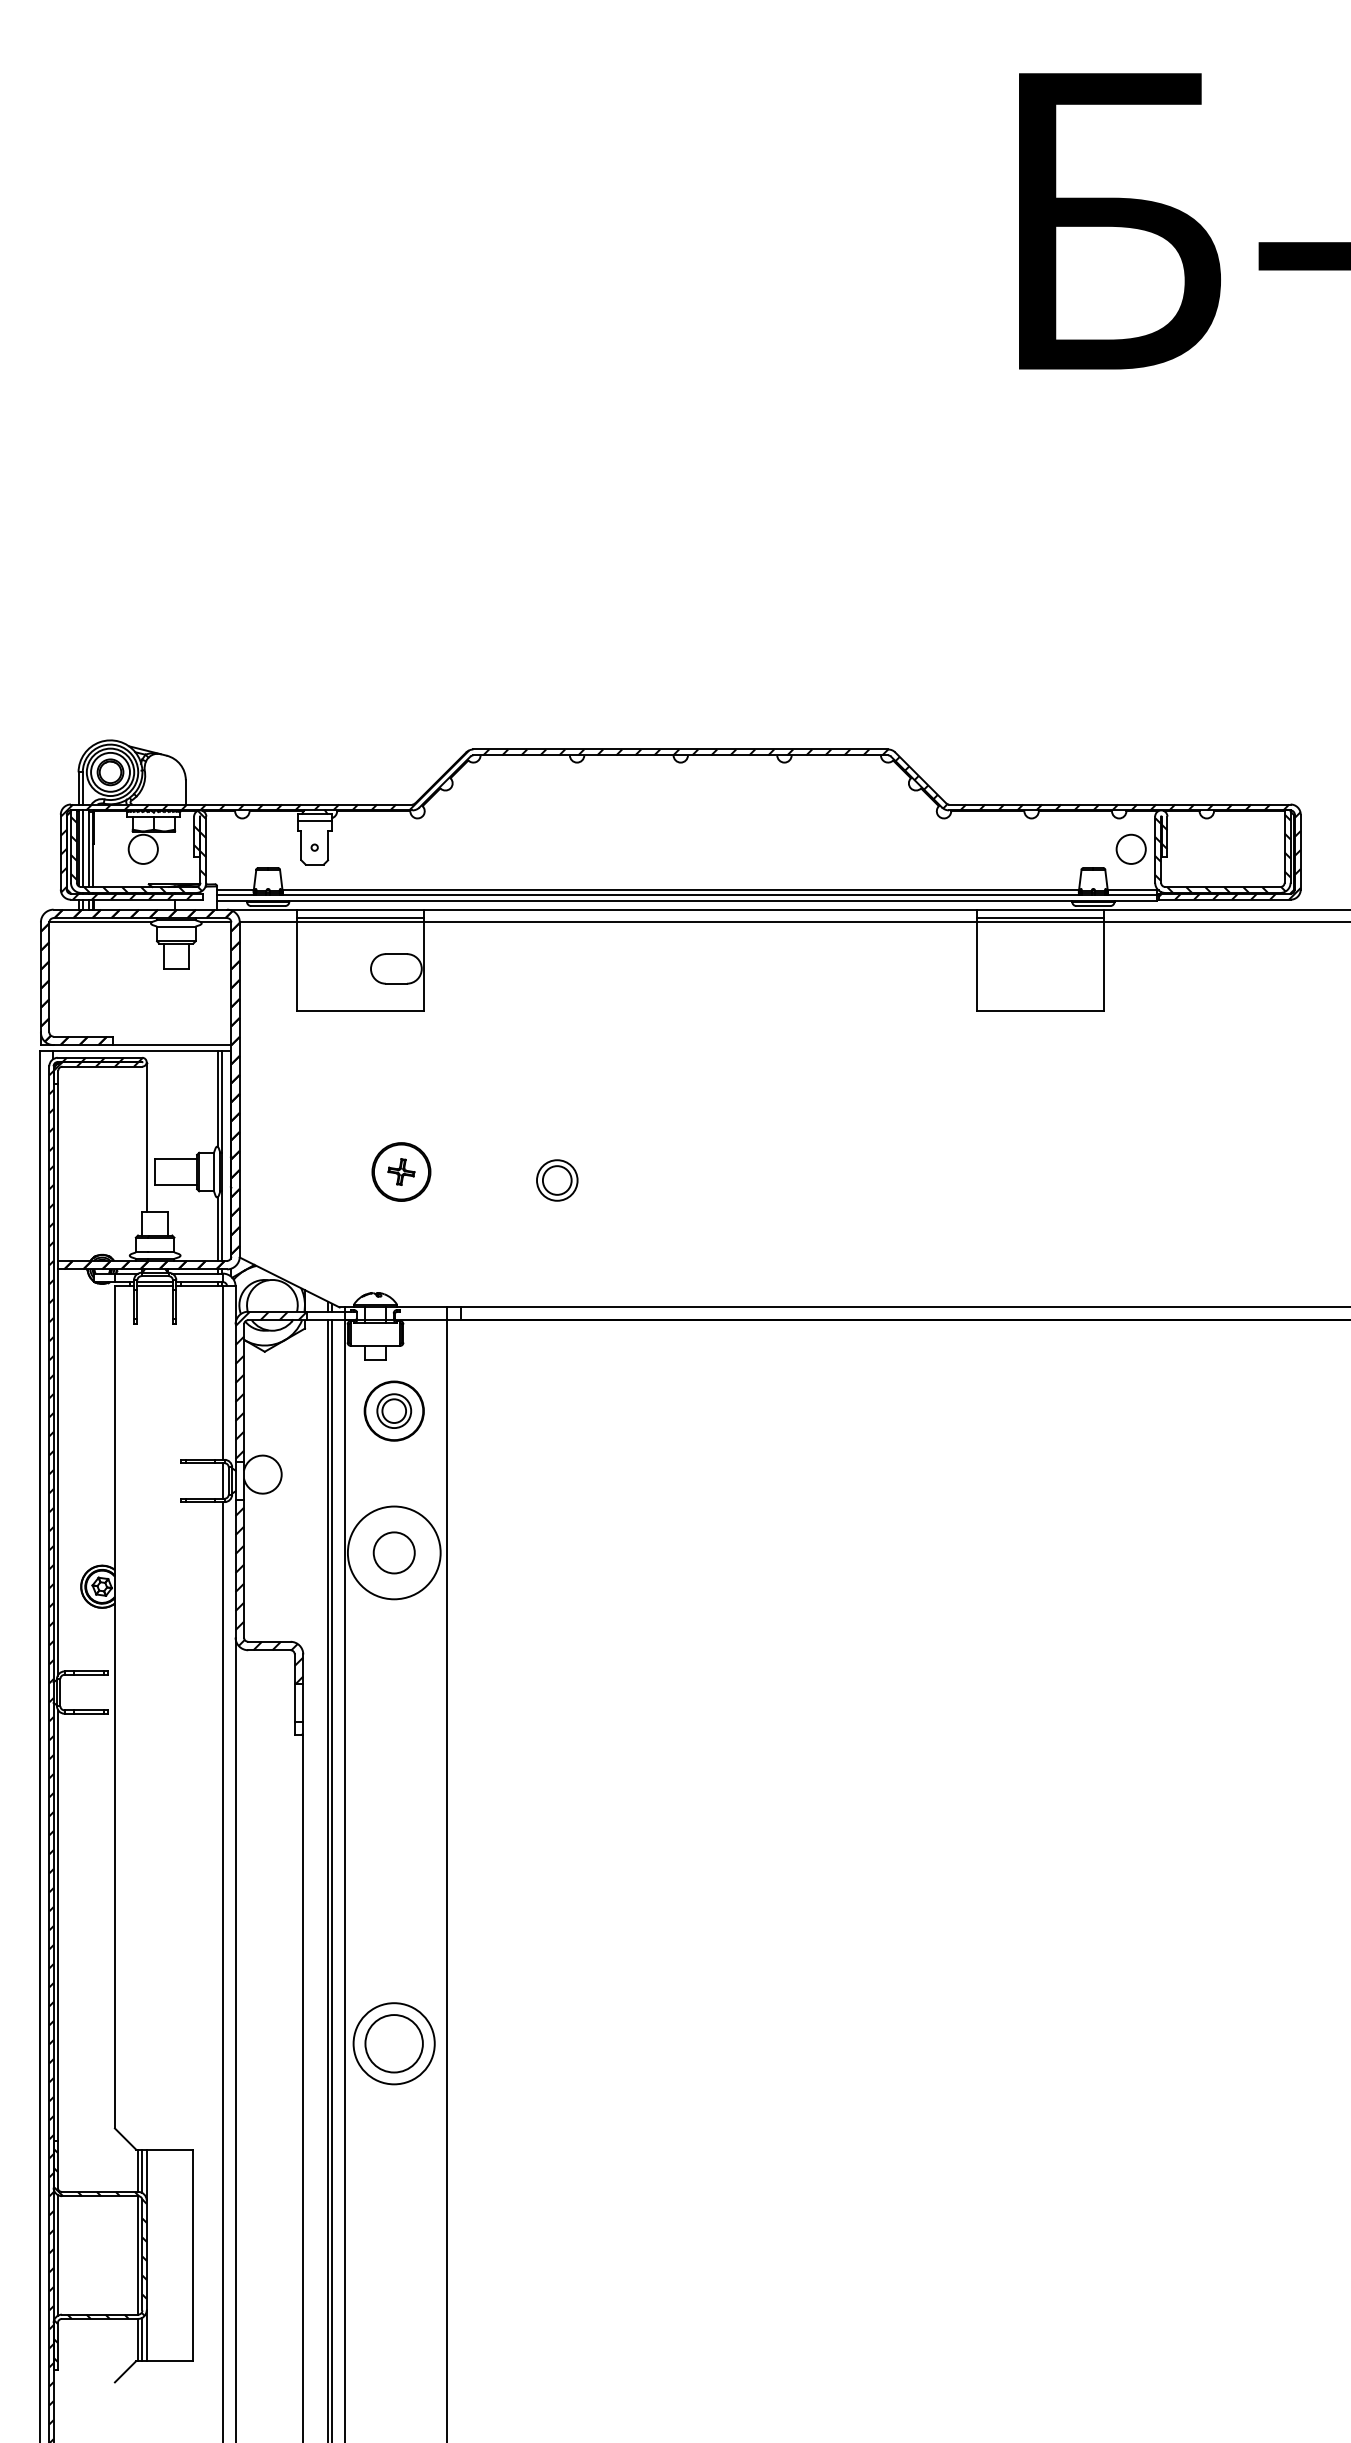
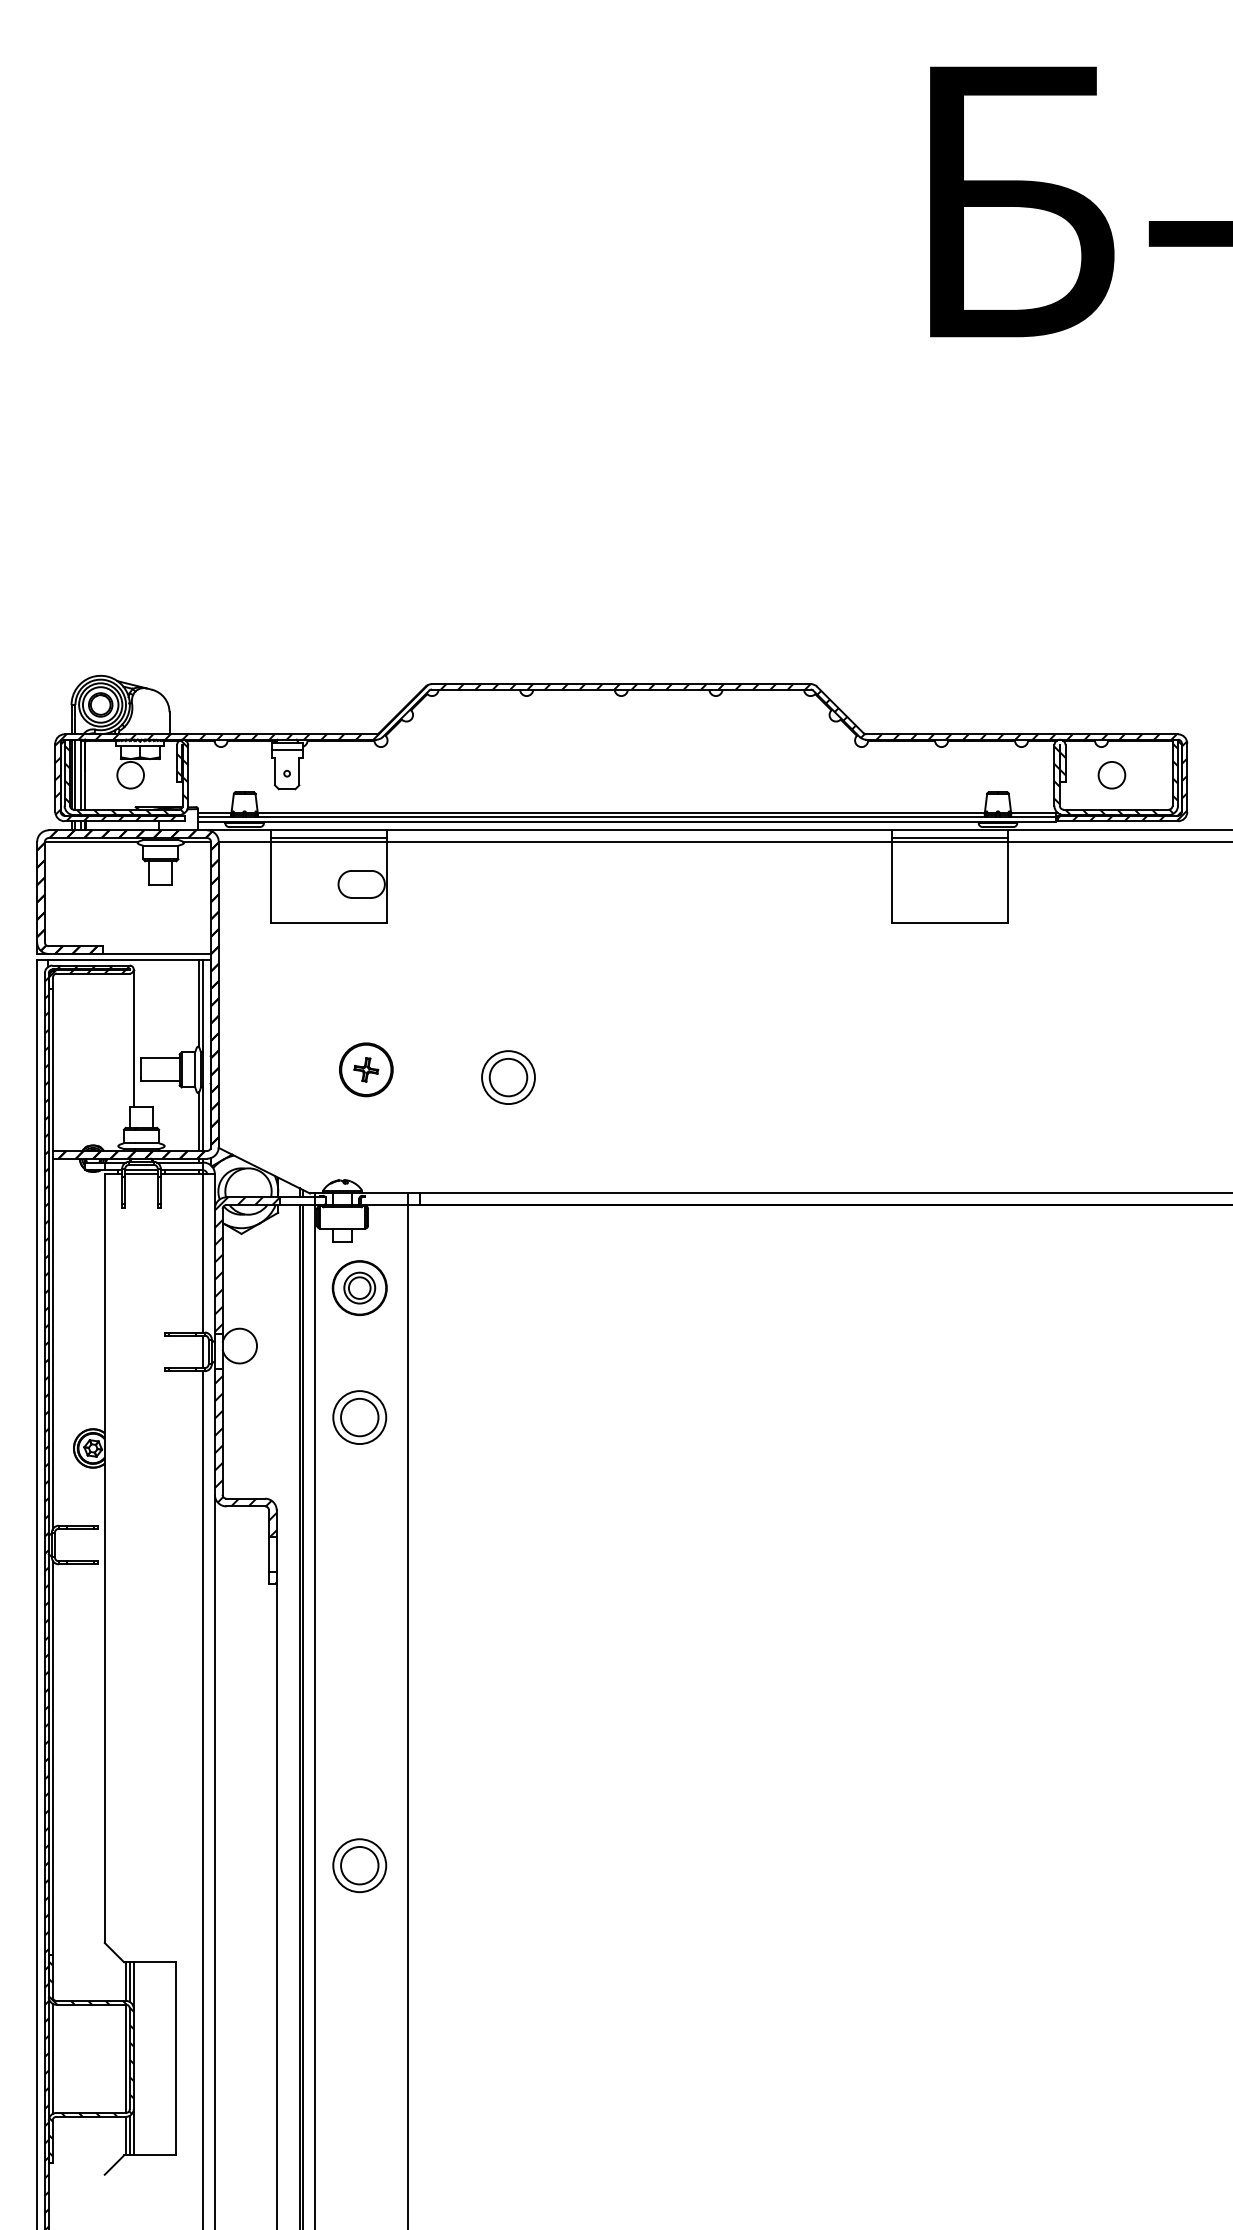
circle: (1130, 848) -> (1111, 774), moved
part: (557, 1180) -> (508, 1077), size x1.43
circle: (394, 1552) -> (359, 1417), size x0.62
part: (394, 2043) -> (359, 1865), size x0.71

